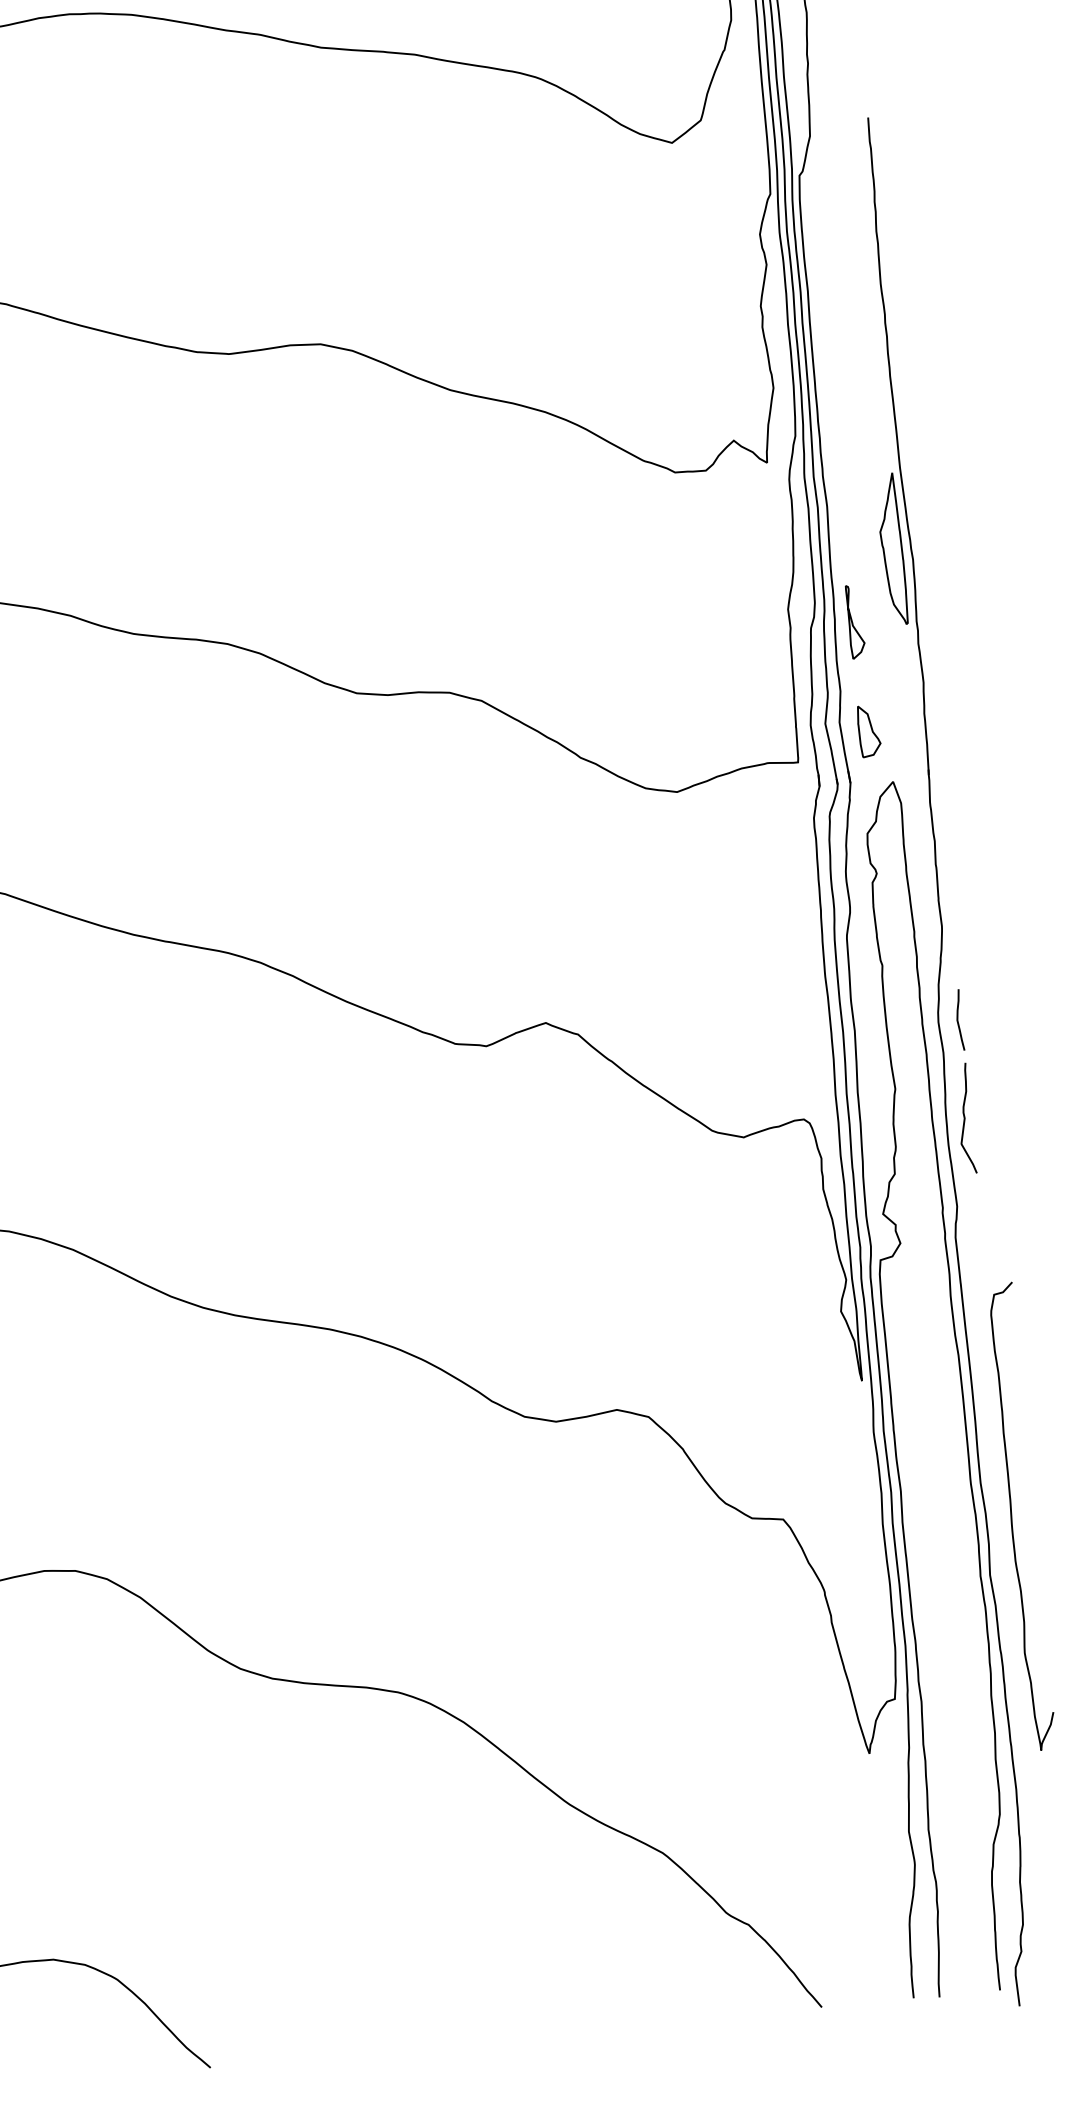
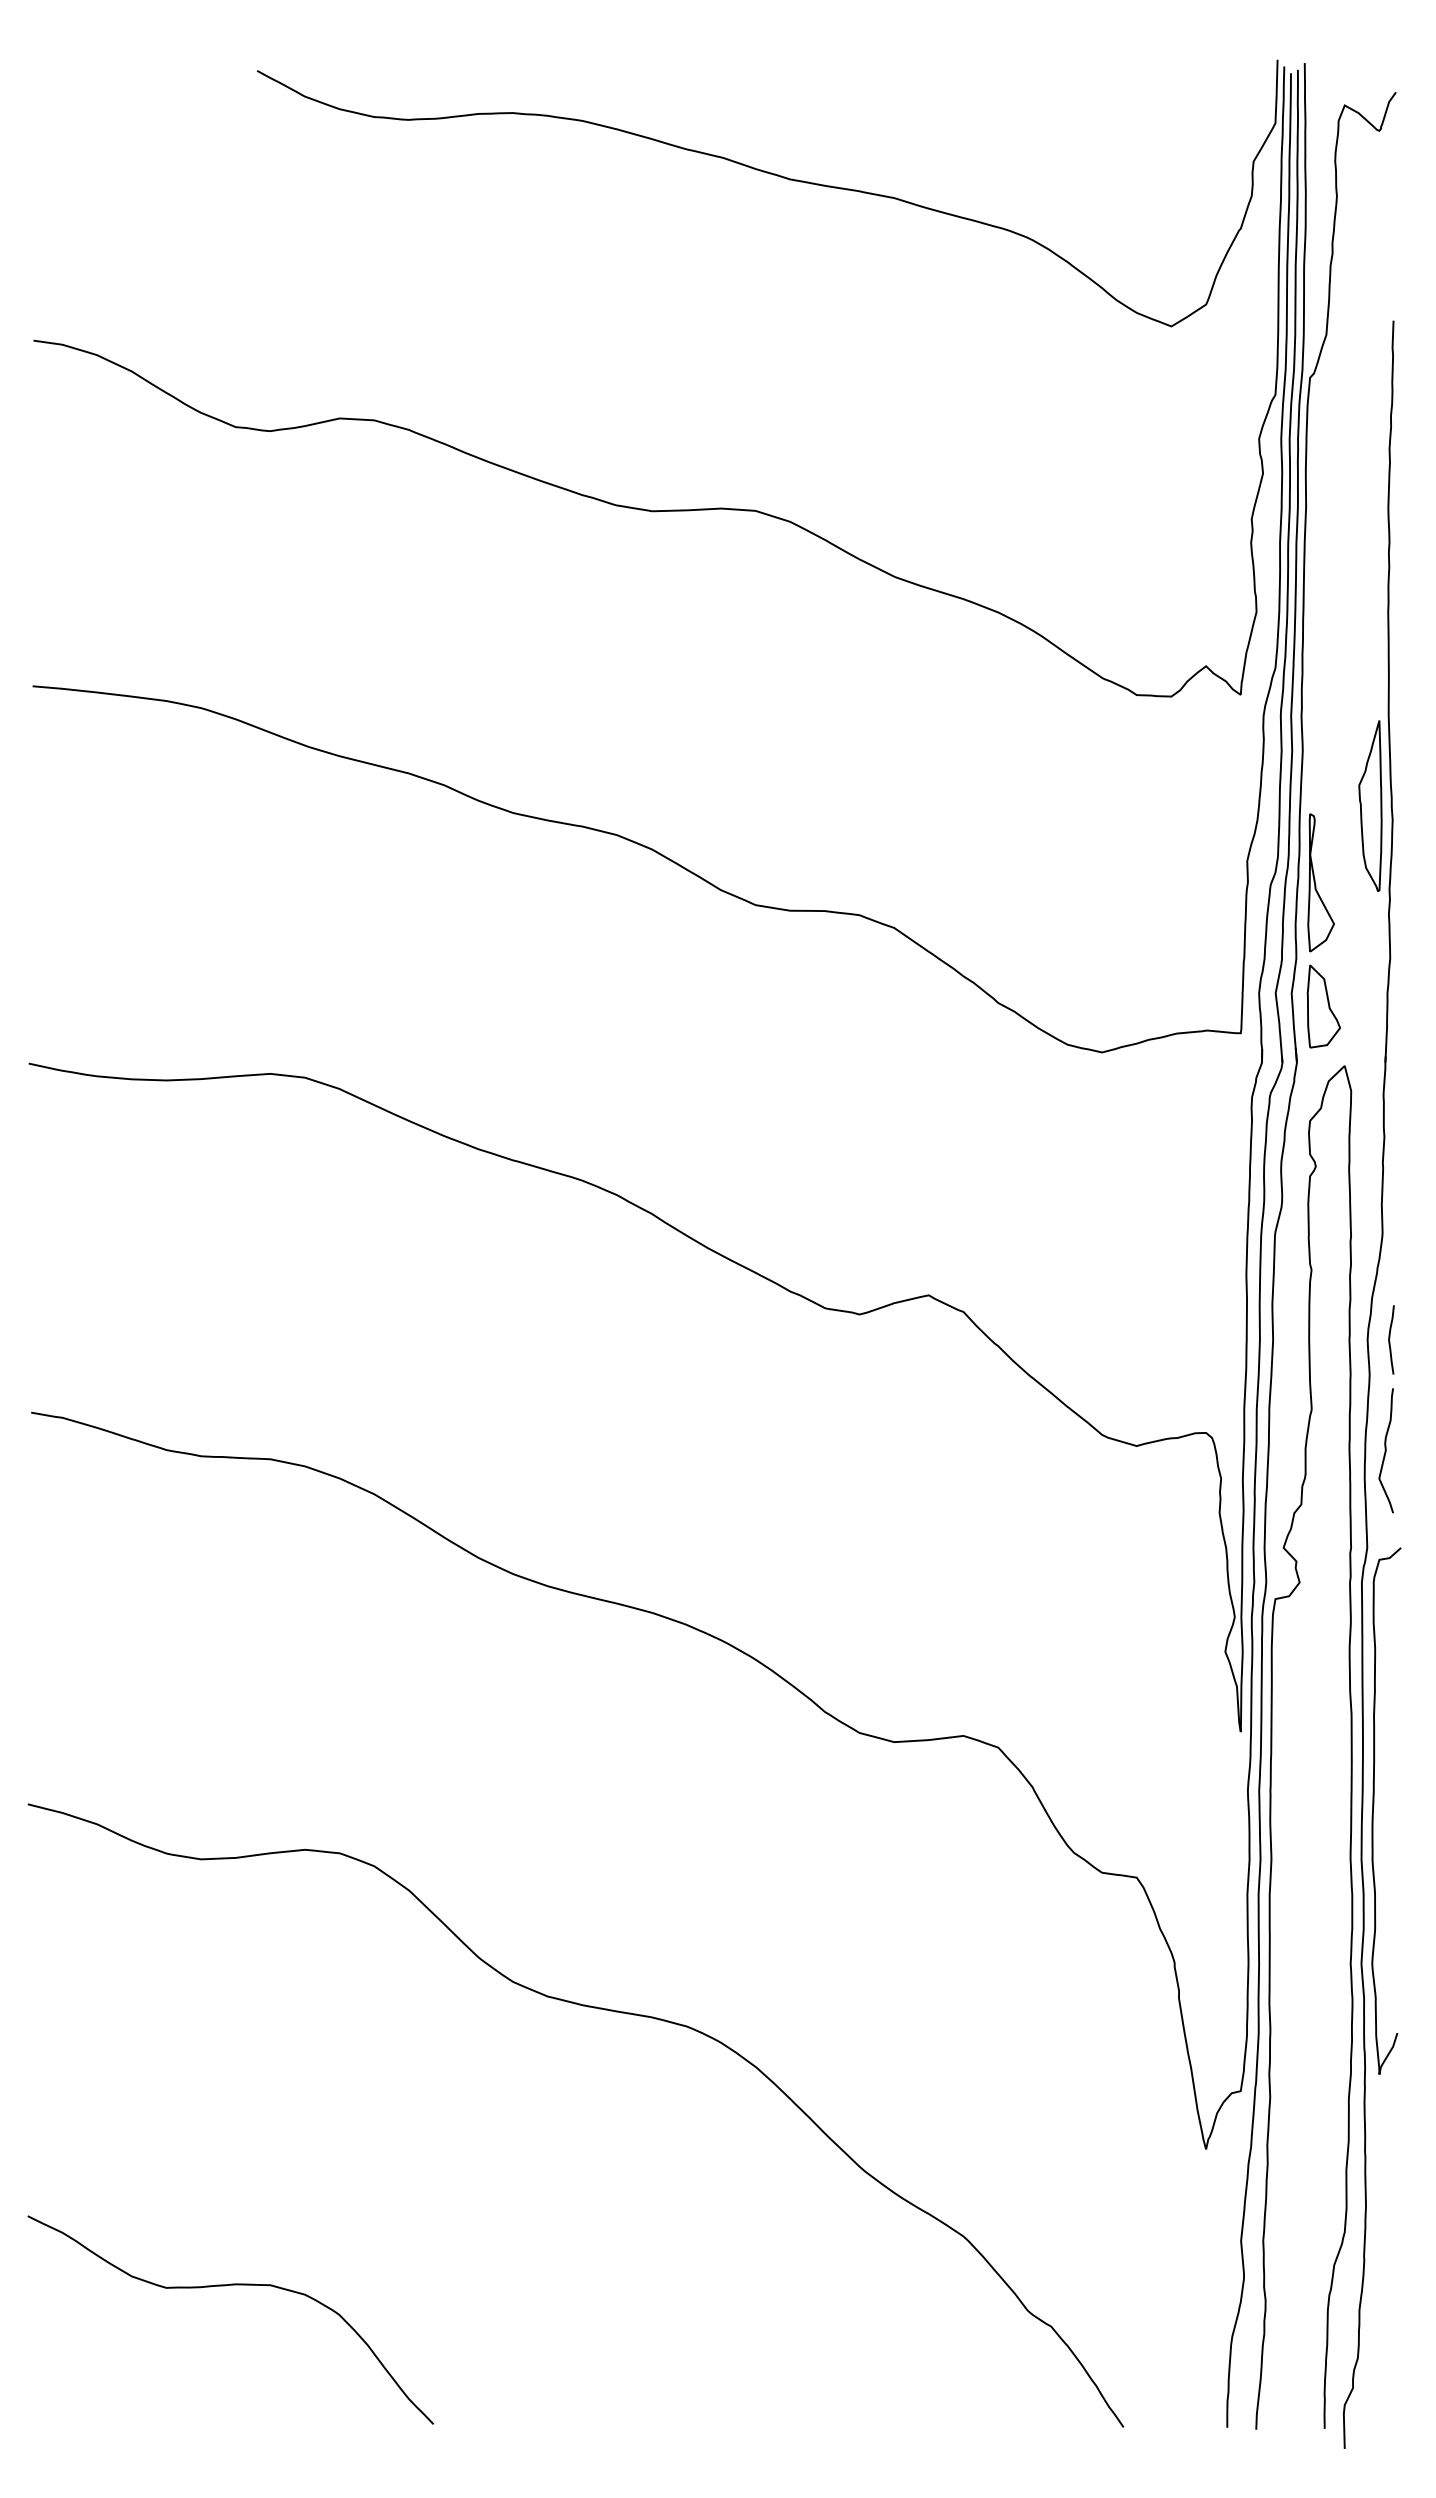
part: (854, 621) -> (1320, 882), size x1.67
part: (868, 731) -> (1323, 1006), size x1.43
curve: (1012, 1513) -> (1374, 1806), moved

